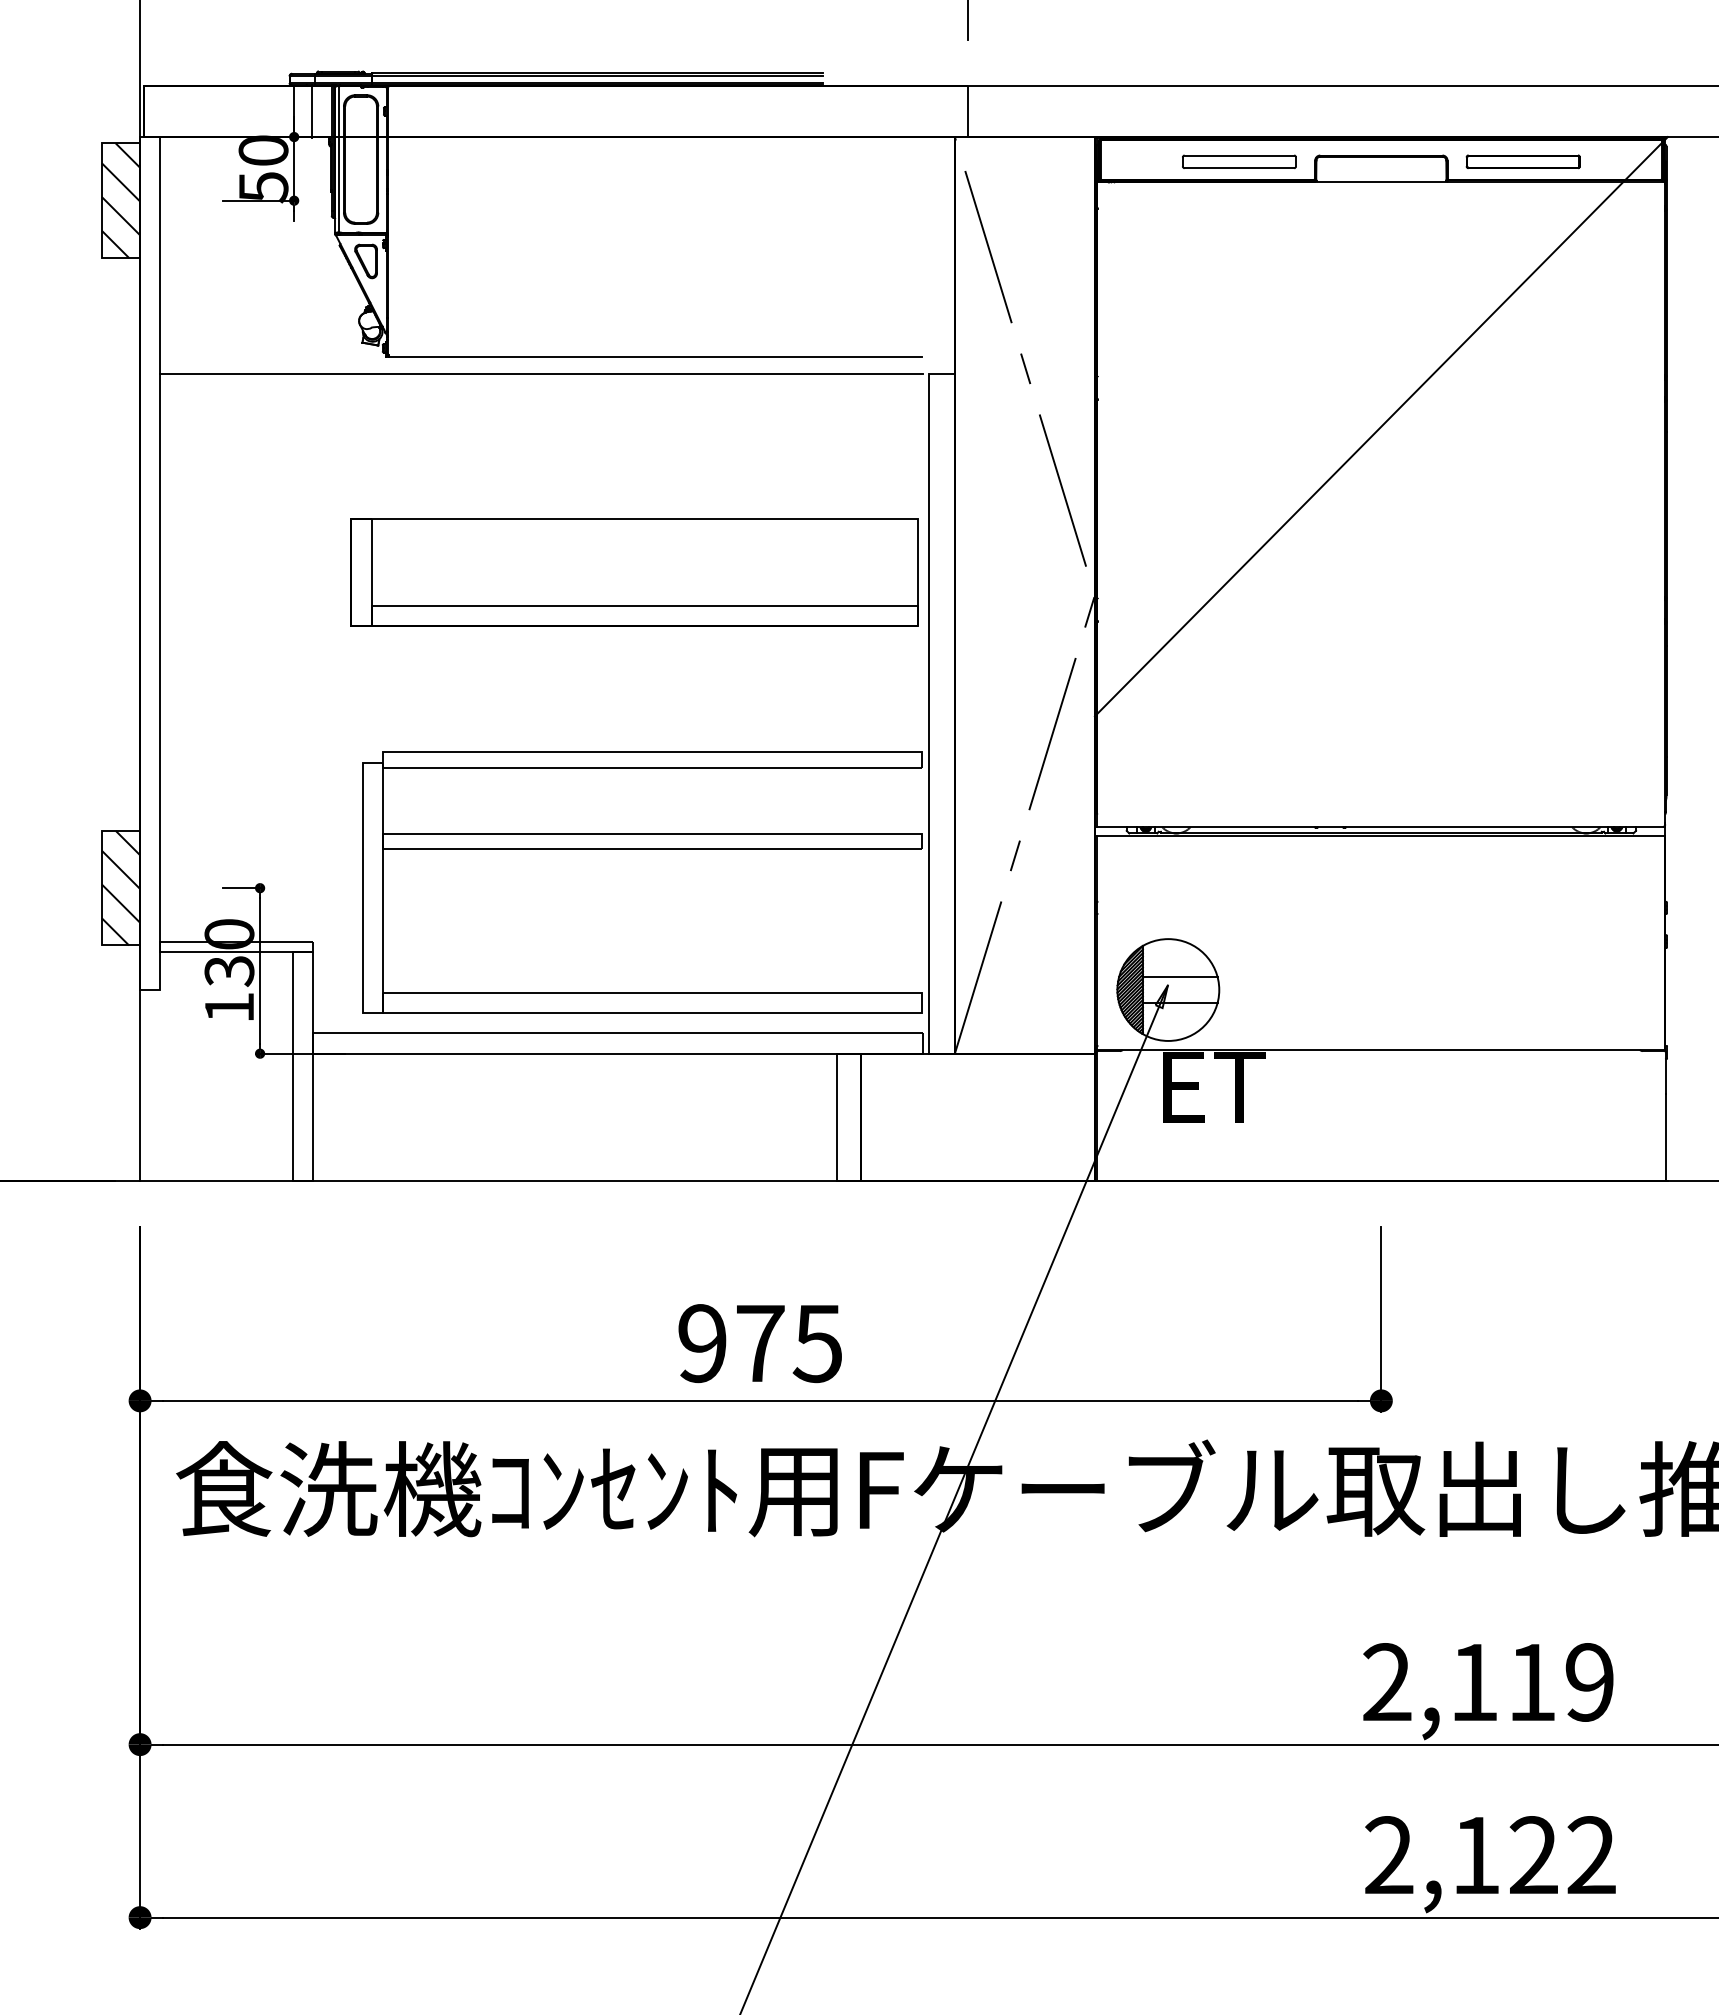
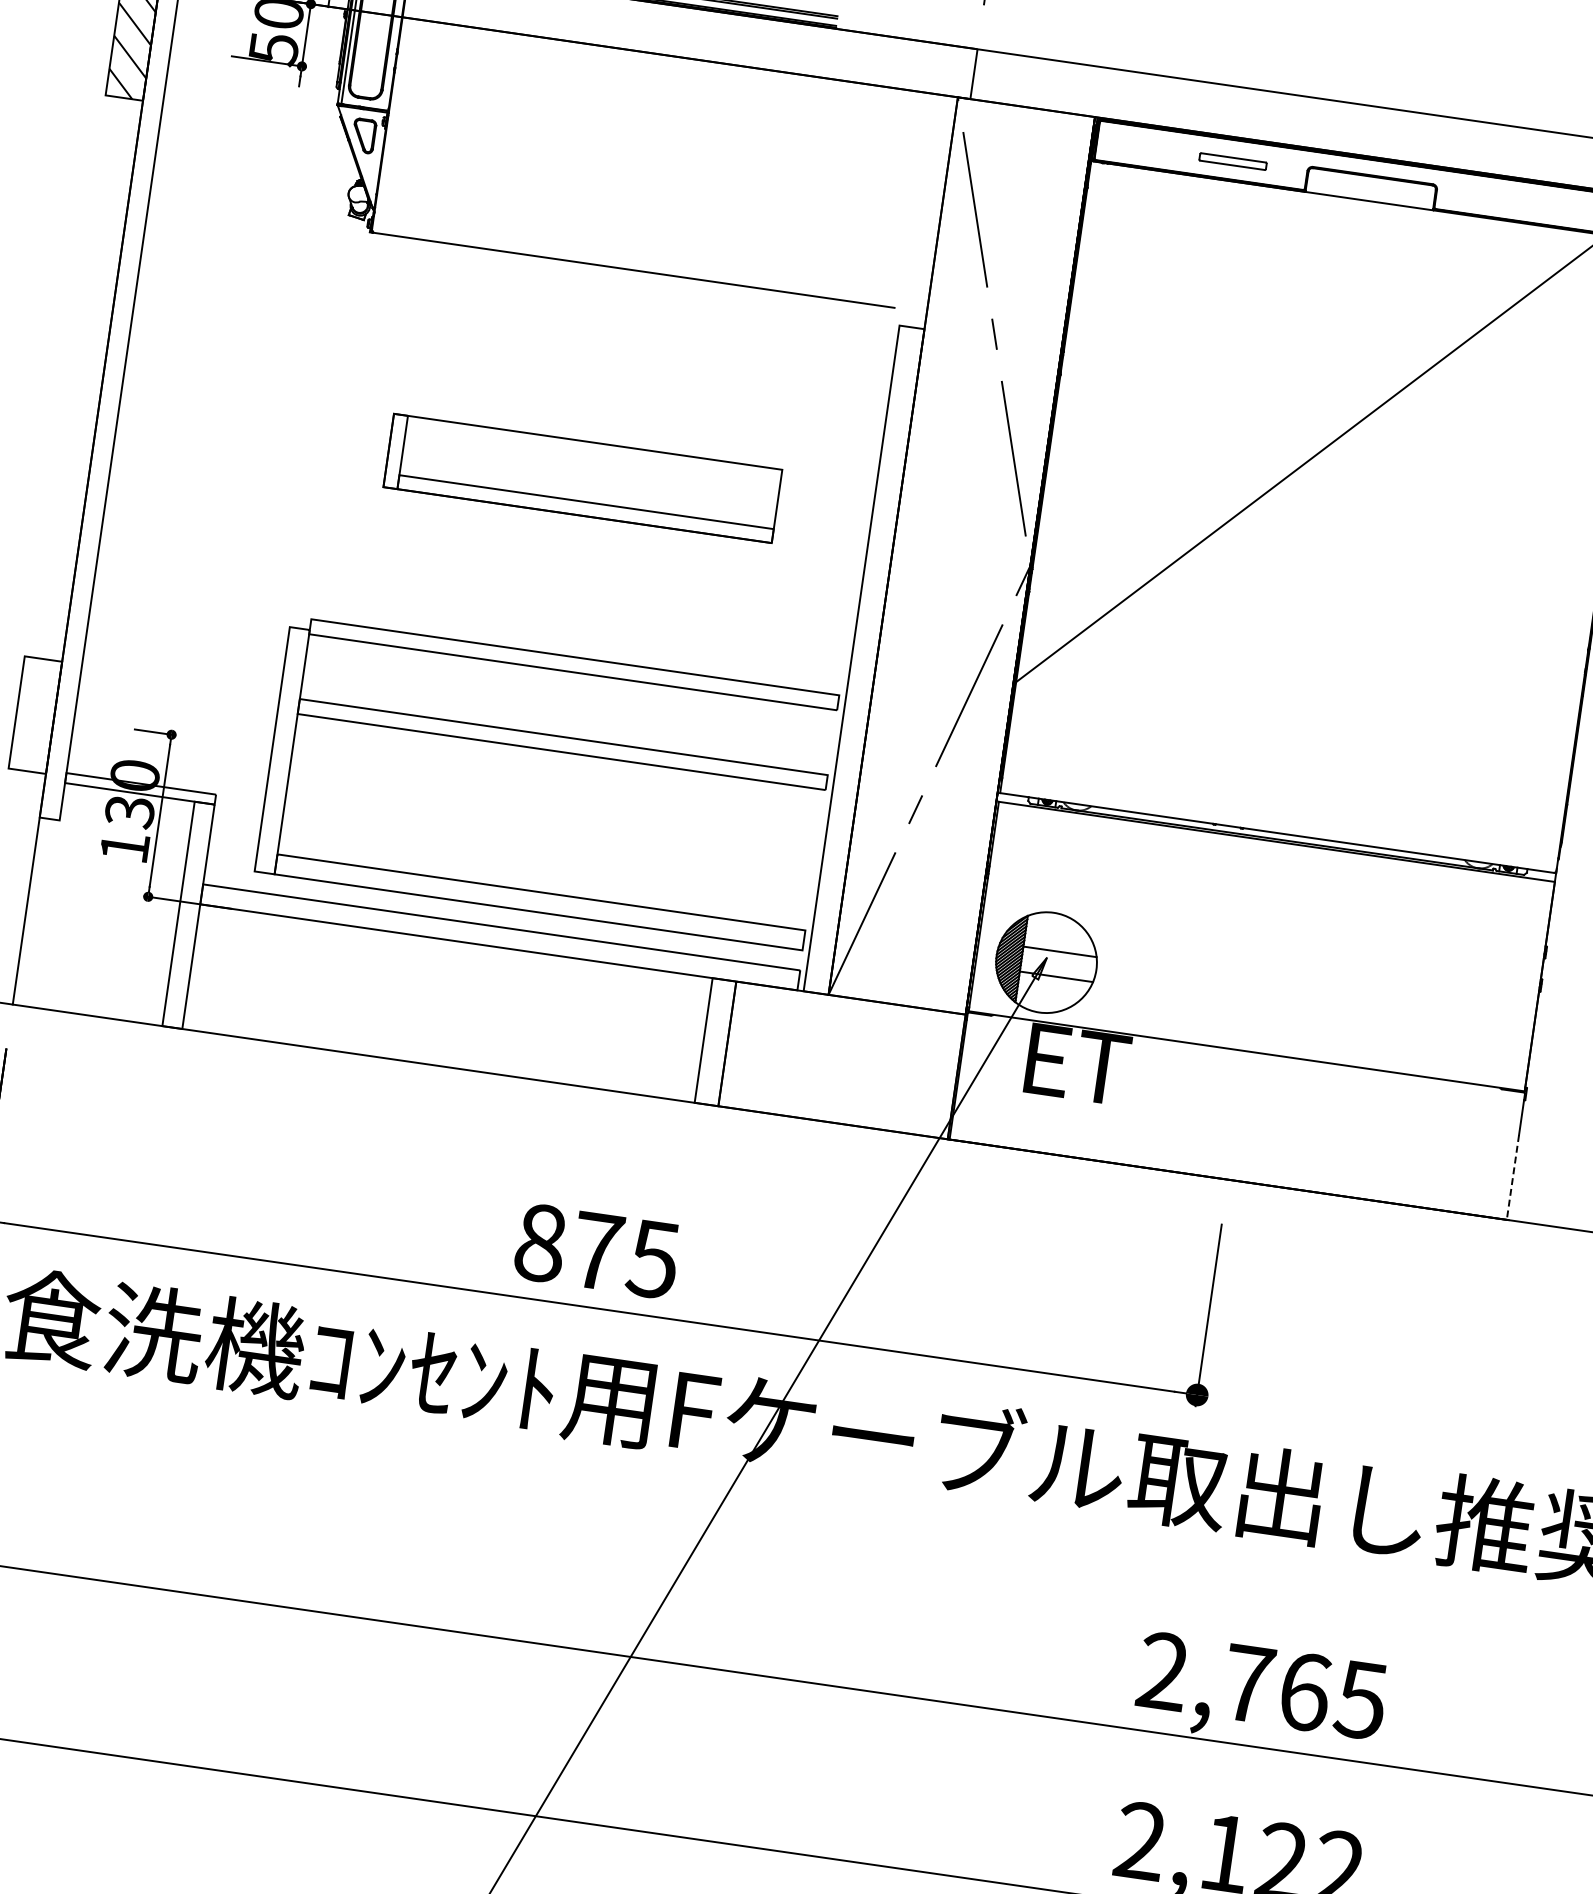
part: (1239, 161) -> (1233, 161), size x0.6
part: (1522, 161) -> (1510, 201), removed
line: (541, 373) -> (519, 270), removed
part: (634, 572) -> (582, 478), size x0.7
hatch: (120, 887) -> (35, 714), removed
line: (1665, 1138) -> (1512, 1178), solid -> dashed
text: (702, 1343) -> (540, 1243), 975 -> 875
text: (1531, 1682) -> (1304, 1691), 2,119 -> 2,765

